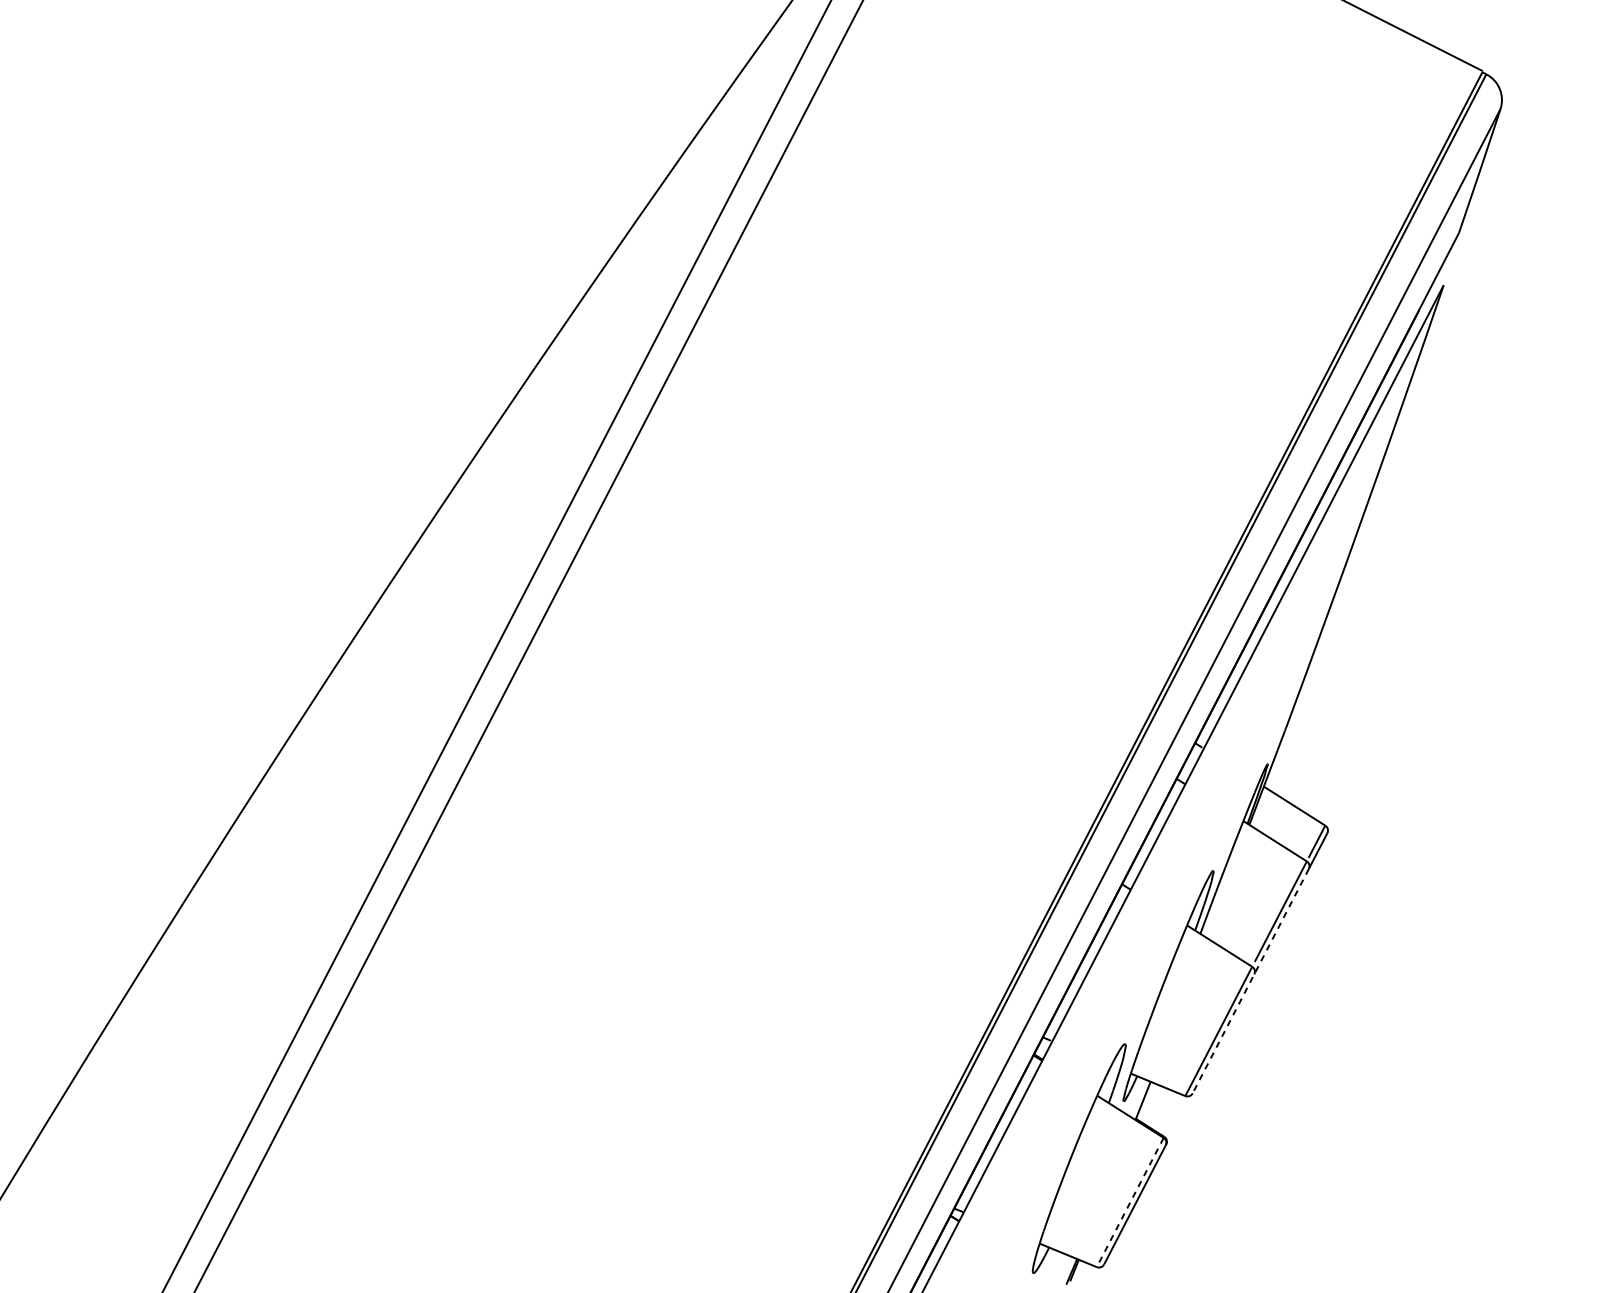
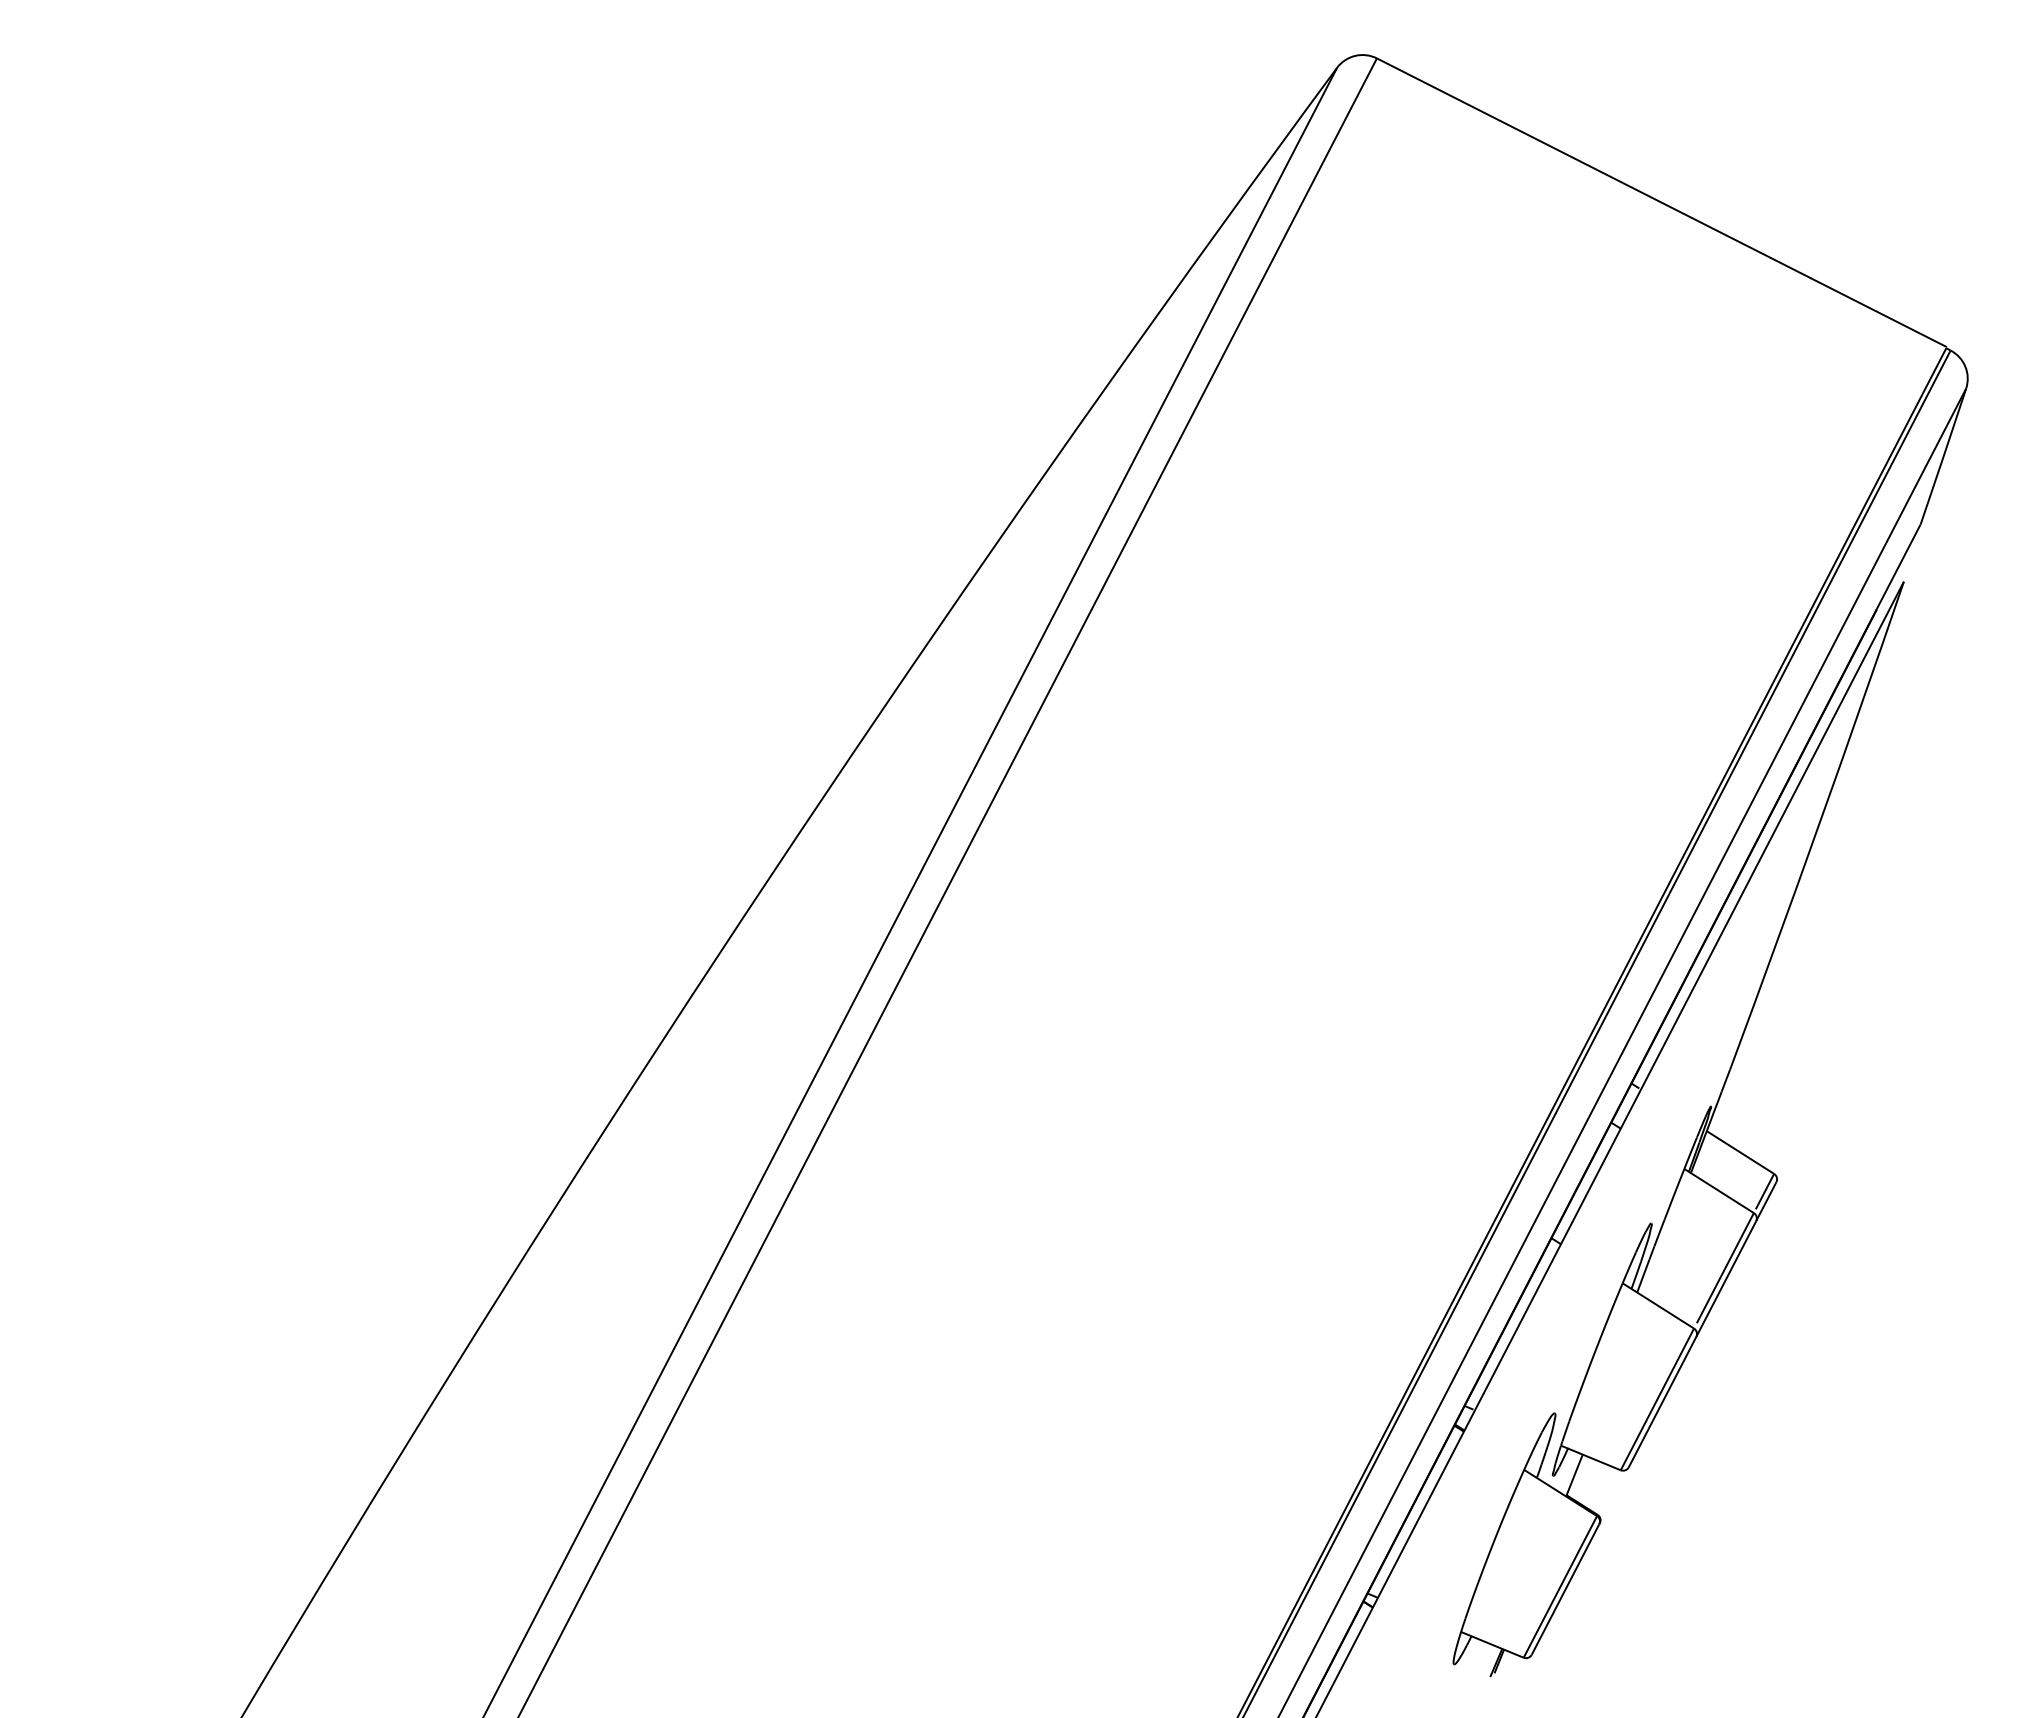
line: (1250, 981) -> (1692, 1344), dashed -> solid
line: (1130, 1202) -> (1560, 1586), dashed -> solid

